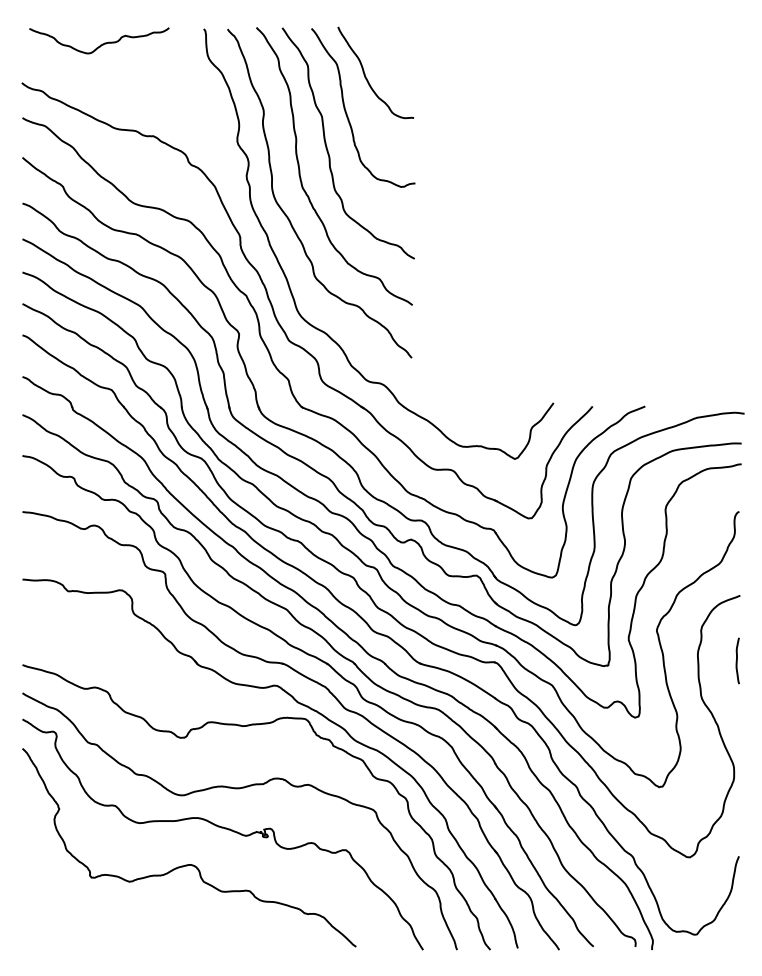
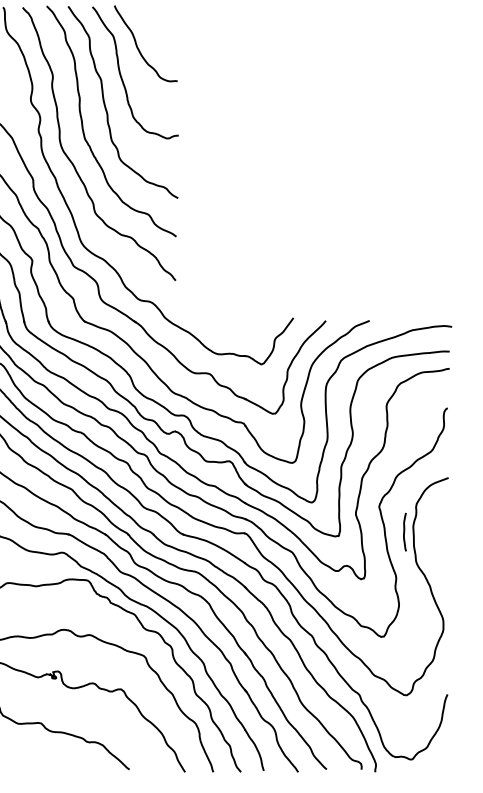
curve: (737, 660) -> (404, 531), moved

